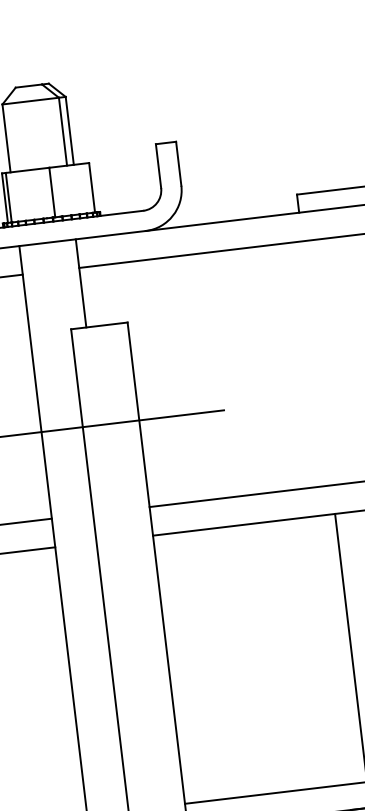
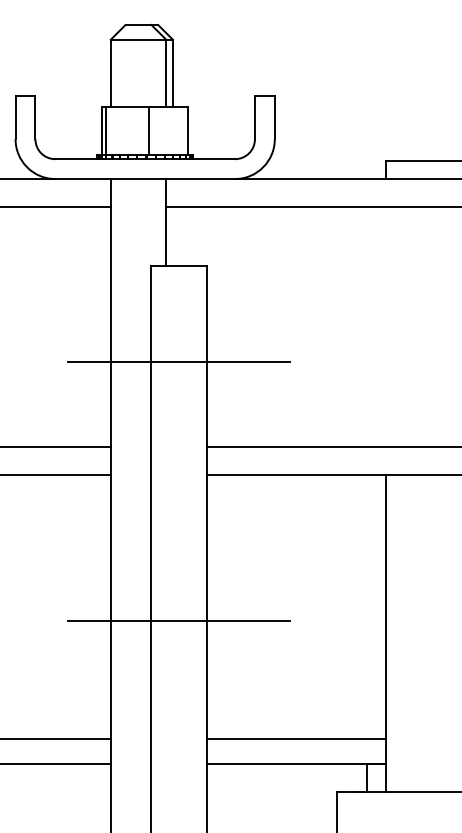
line: (142, 687) -> (179, 621), added

